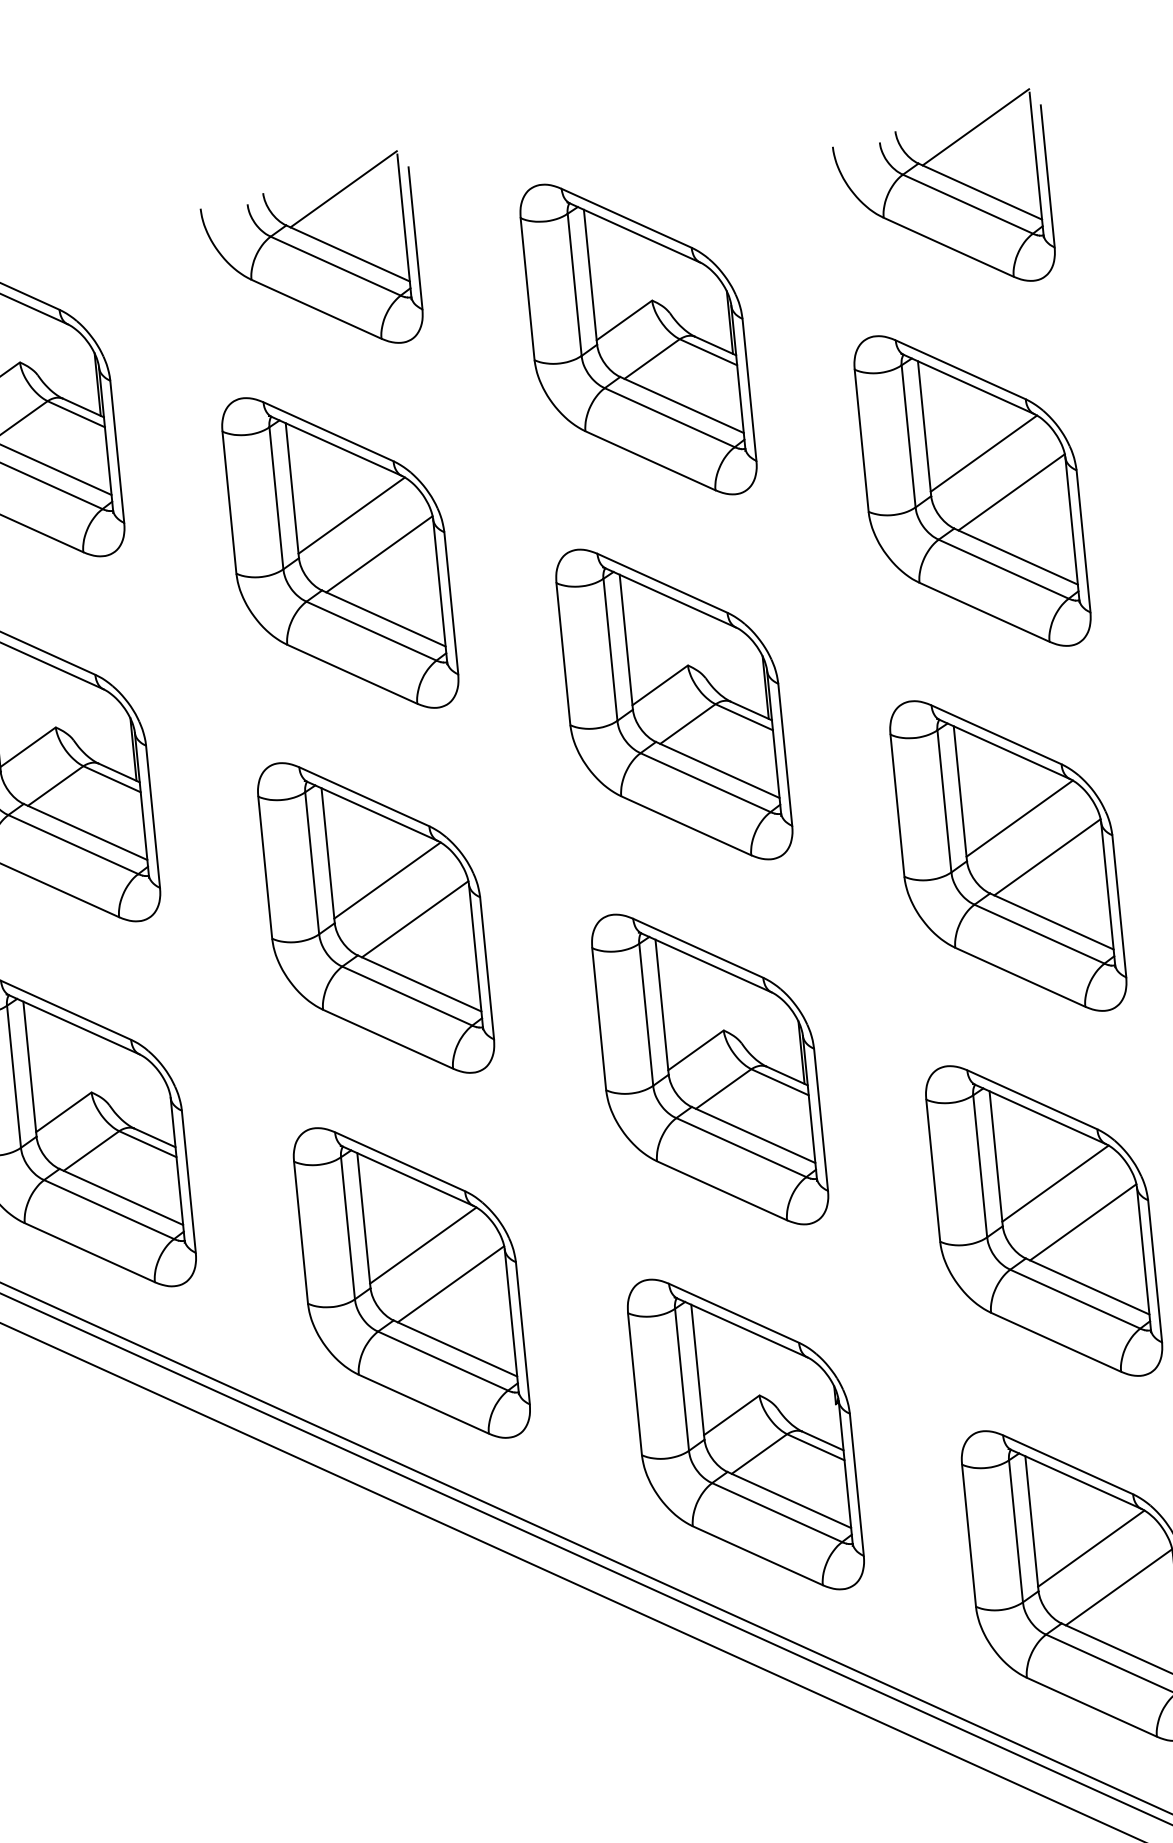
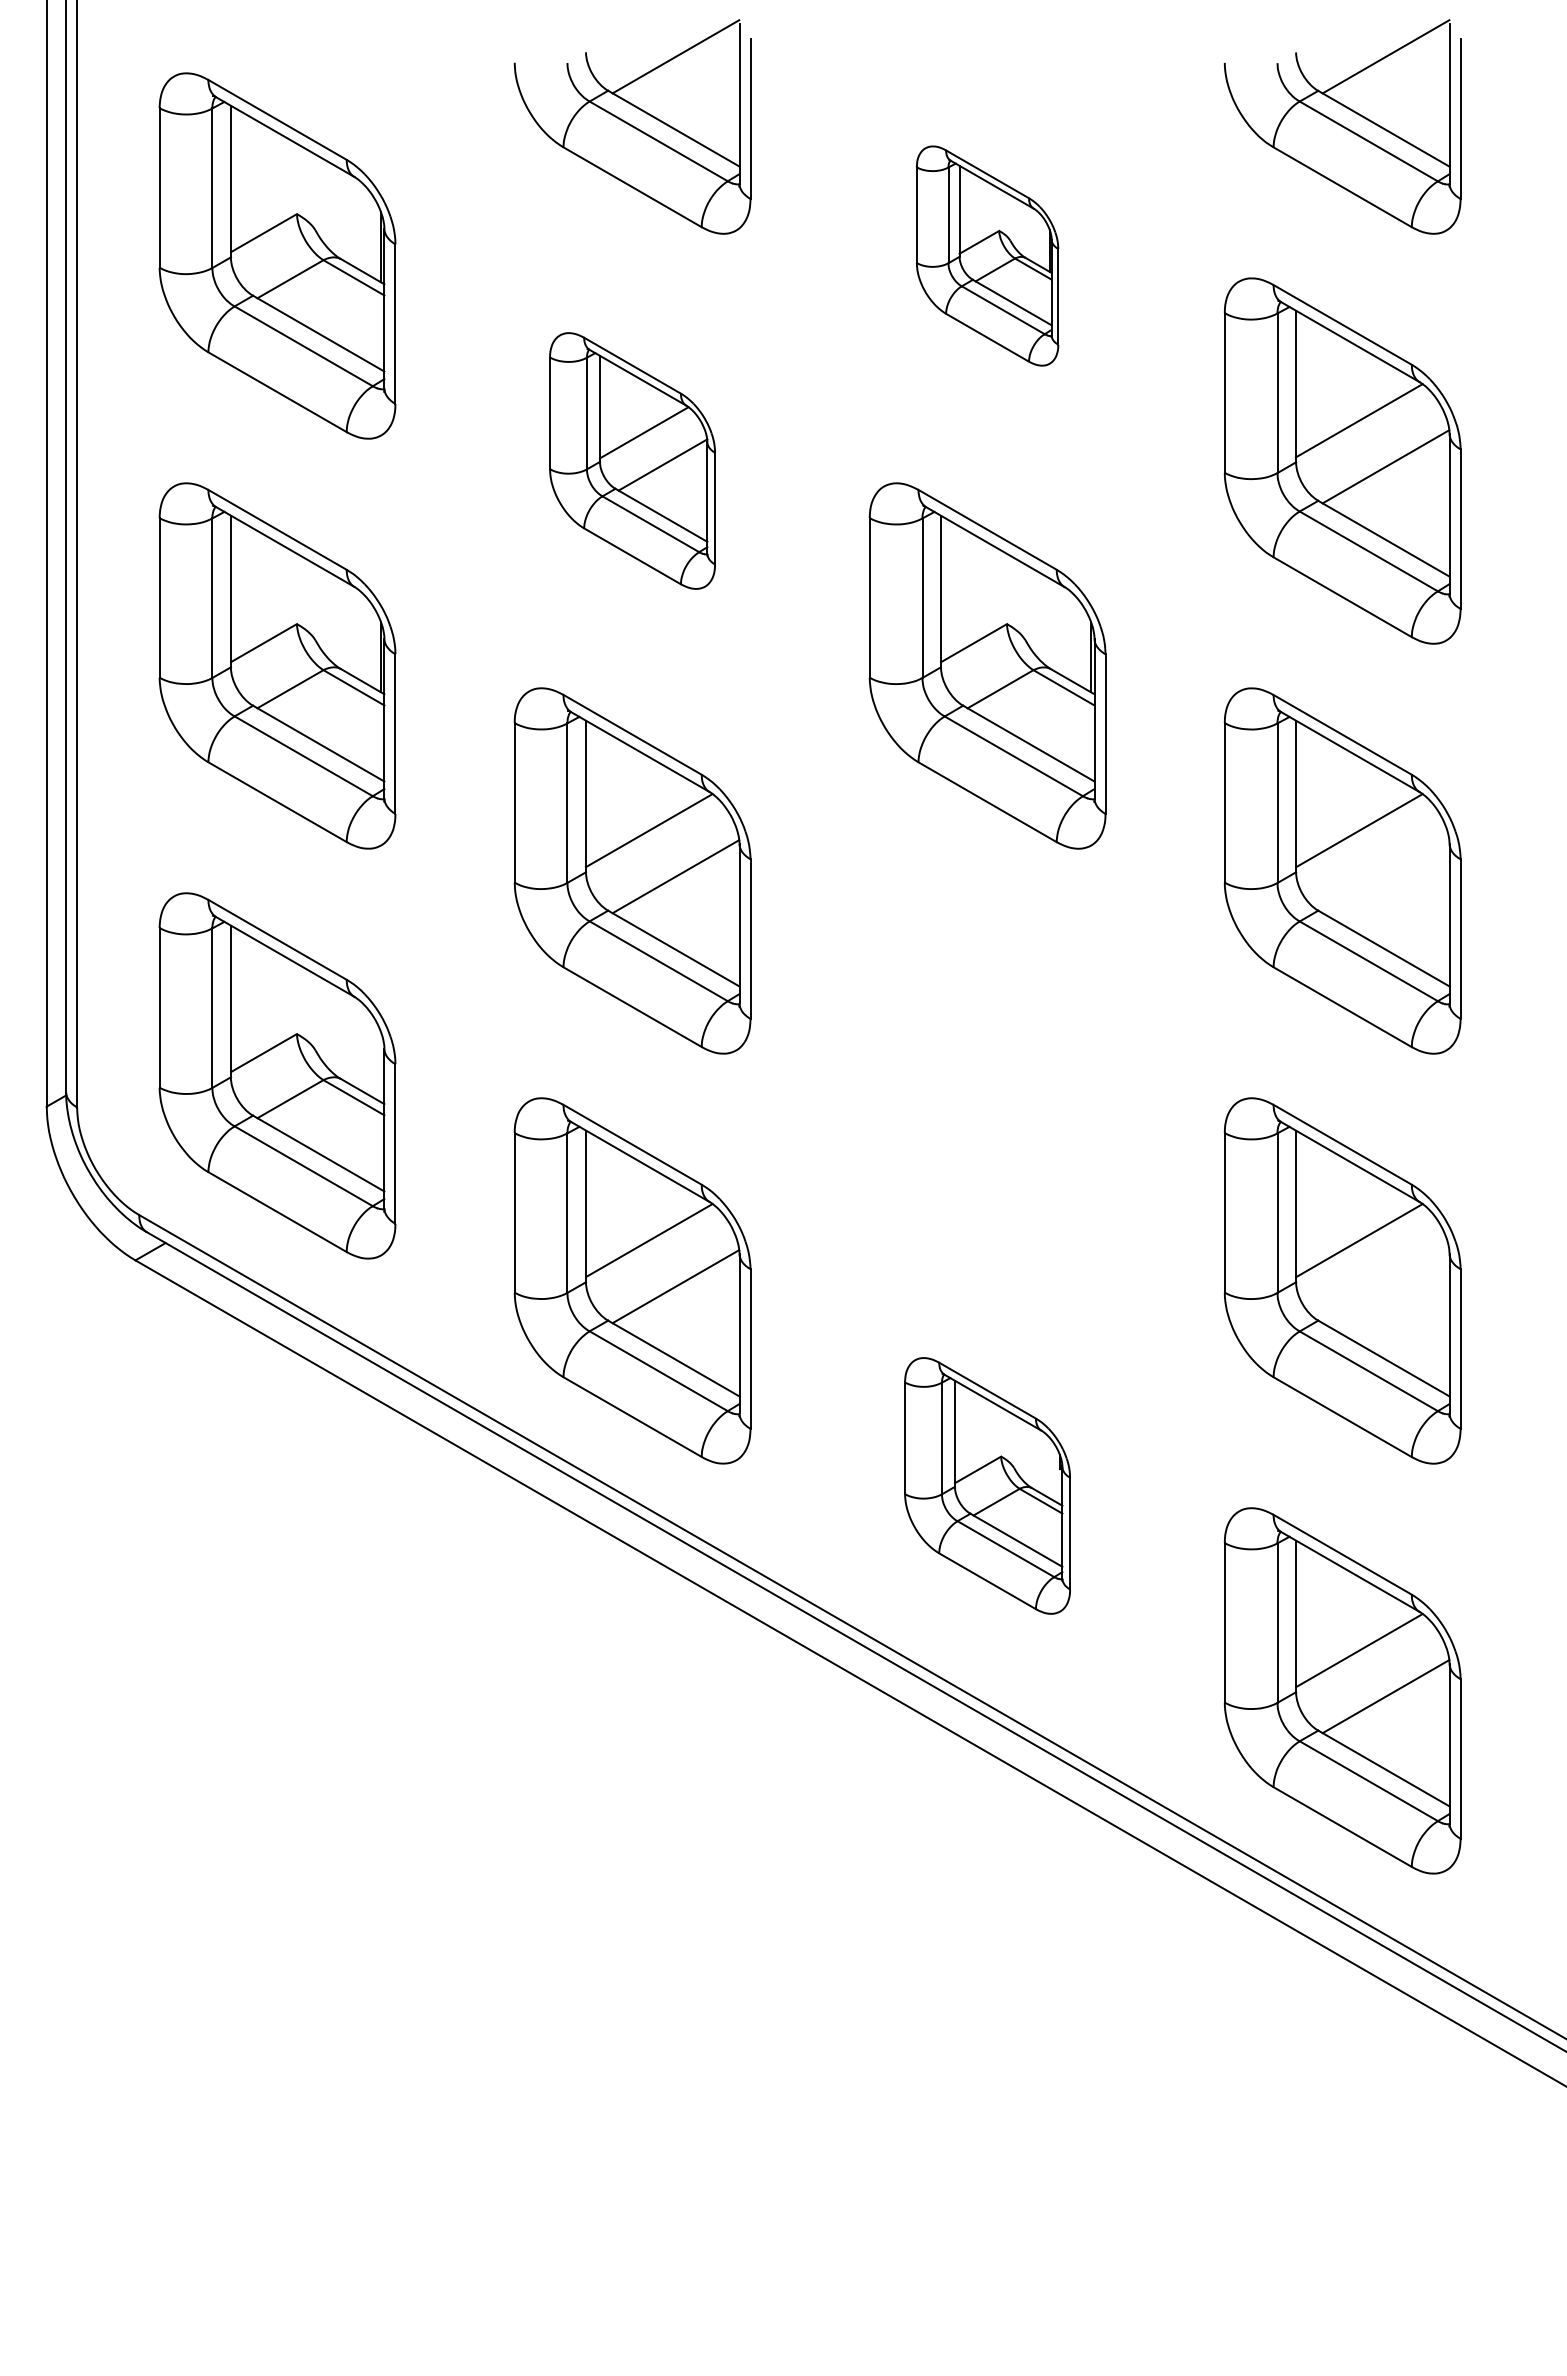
part: (638, 339) -> (987, 255), size x0.6
part: (340, 552) -> (632, 460), size x0.7
line: (1046, 857) -> (1385, 876), removed
part: (709, 1069) -> (987, 1075), removed
line: (1082, 1222) -> (1385, 1286), removed
part: (745, 1434) -> (987, 1485), size x0.7

